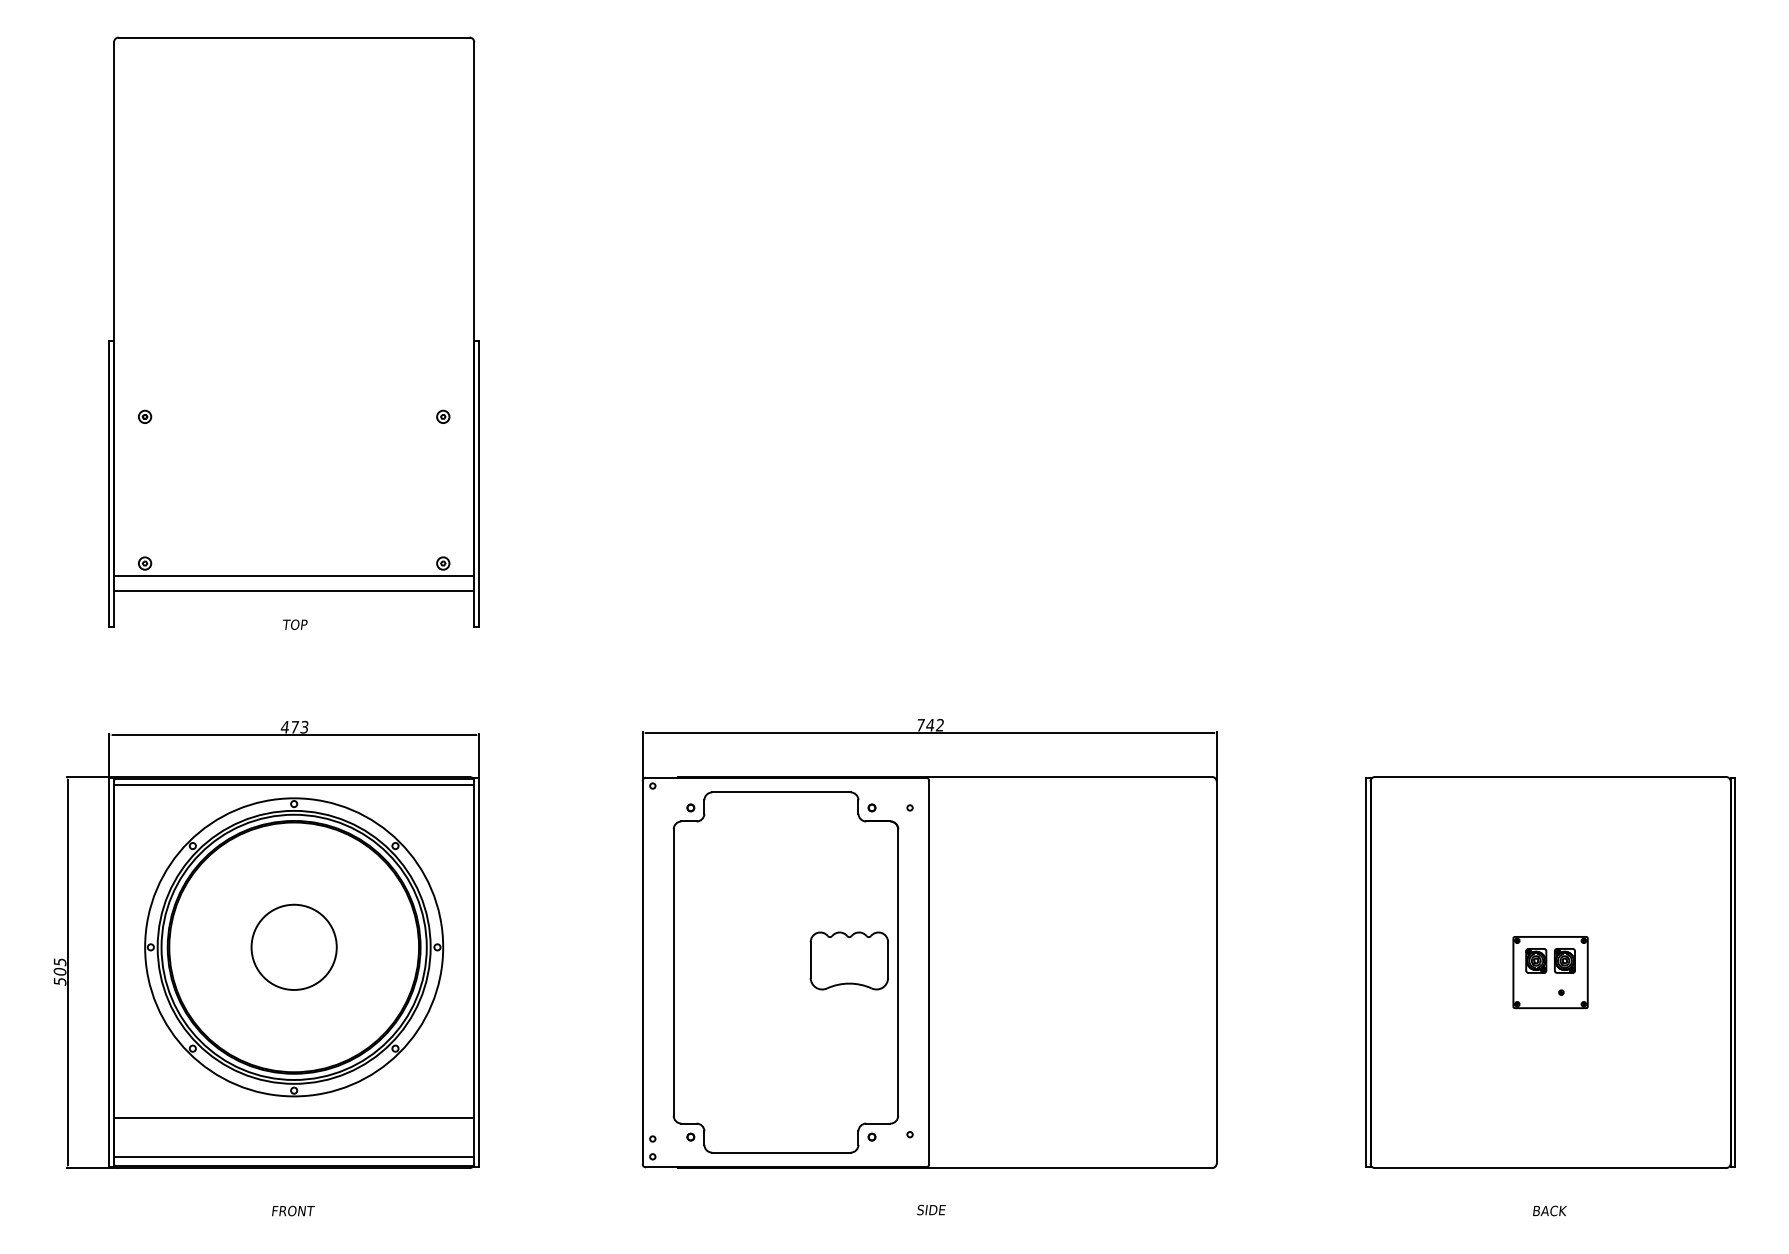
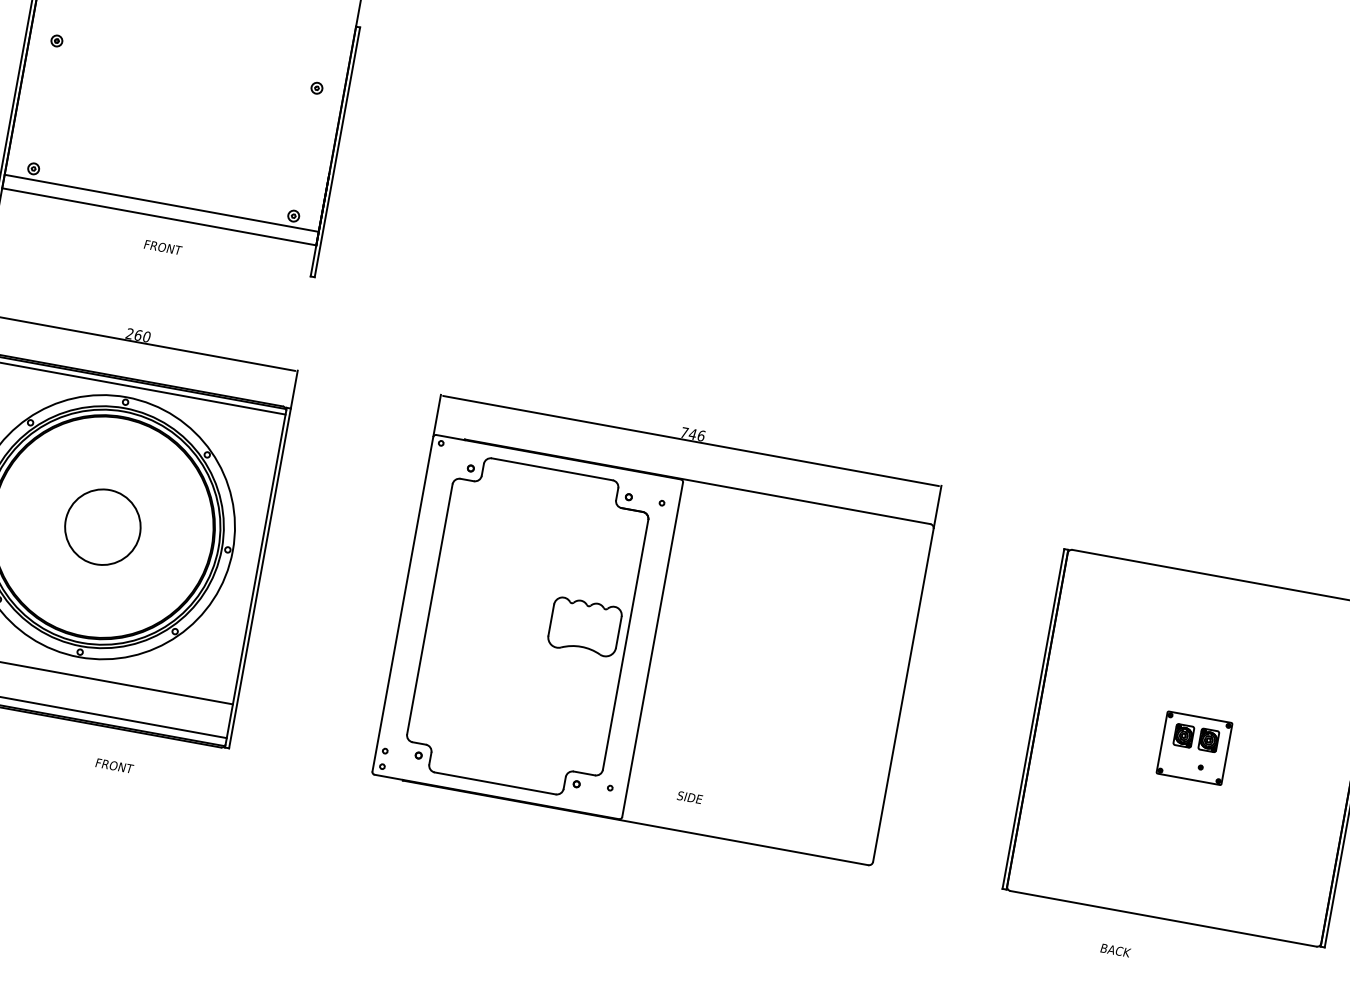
text: (304, 624) -> (163, 247), TOP -> FRONT
text: (939, 724) -> (700, 435), 742 -> 746
text: (294, 726) -> (138, 334), 473 -> 260
text: (931, 1209) -> (690, 797), moved
text: (293, 1210) -> (114, 765), moved
text: (1549, 1210) -> (1115, 950), moved

